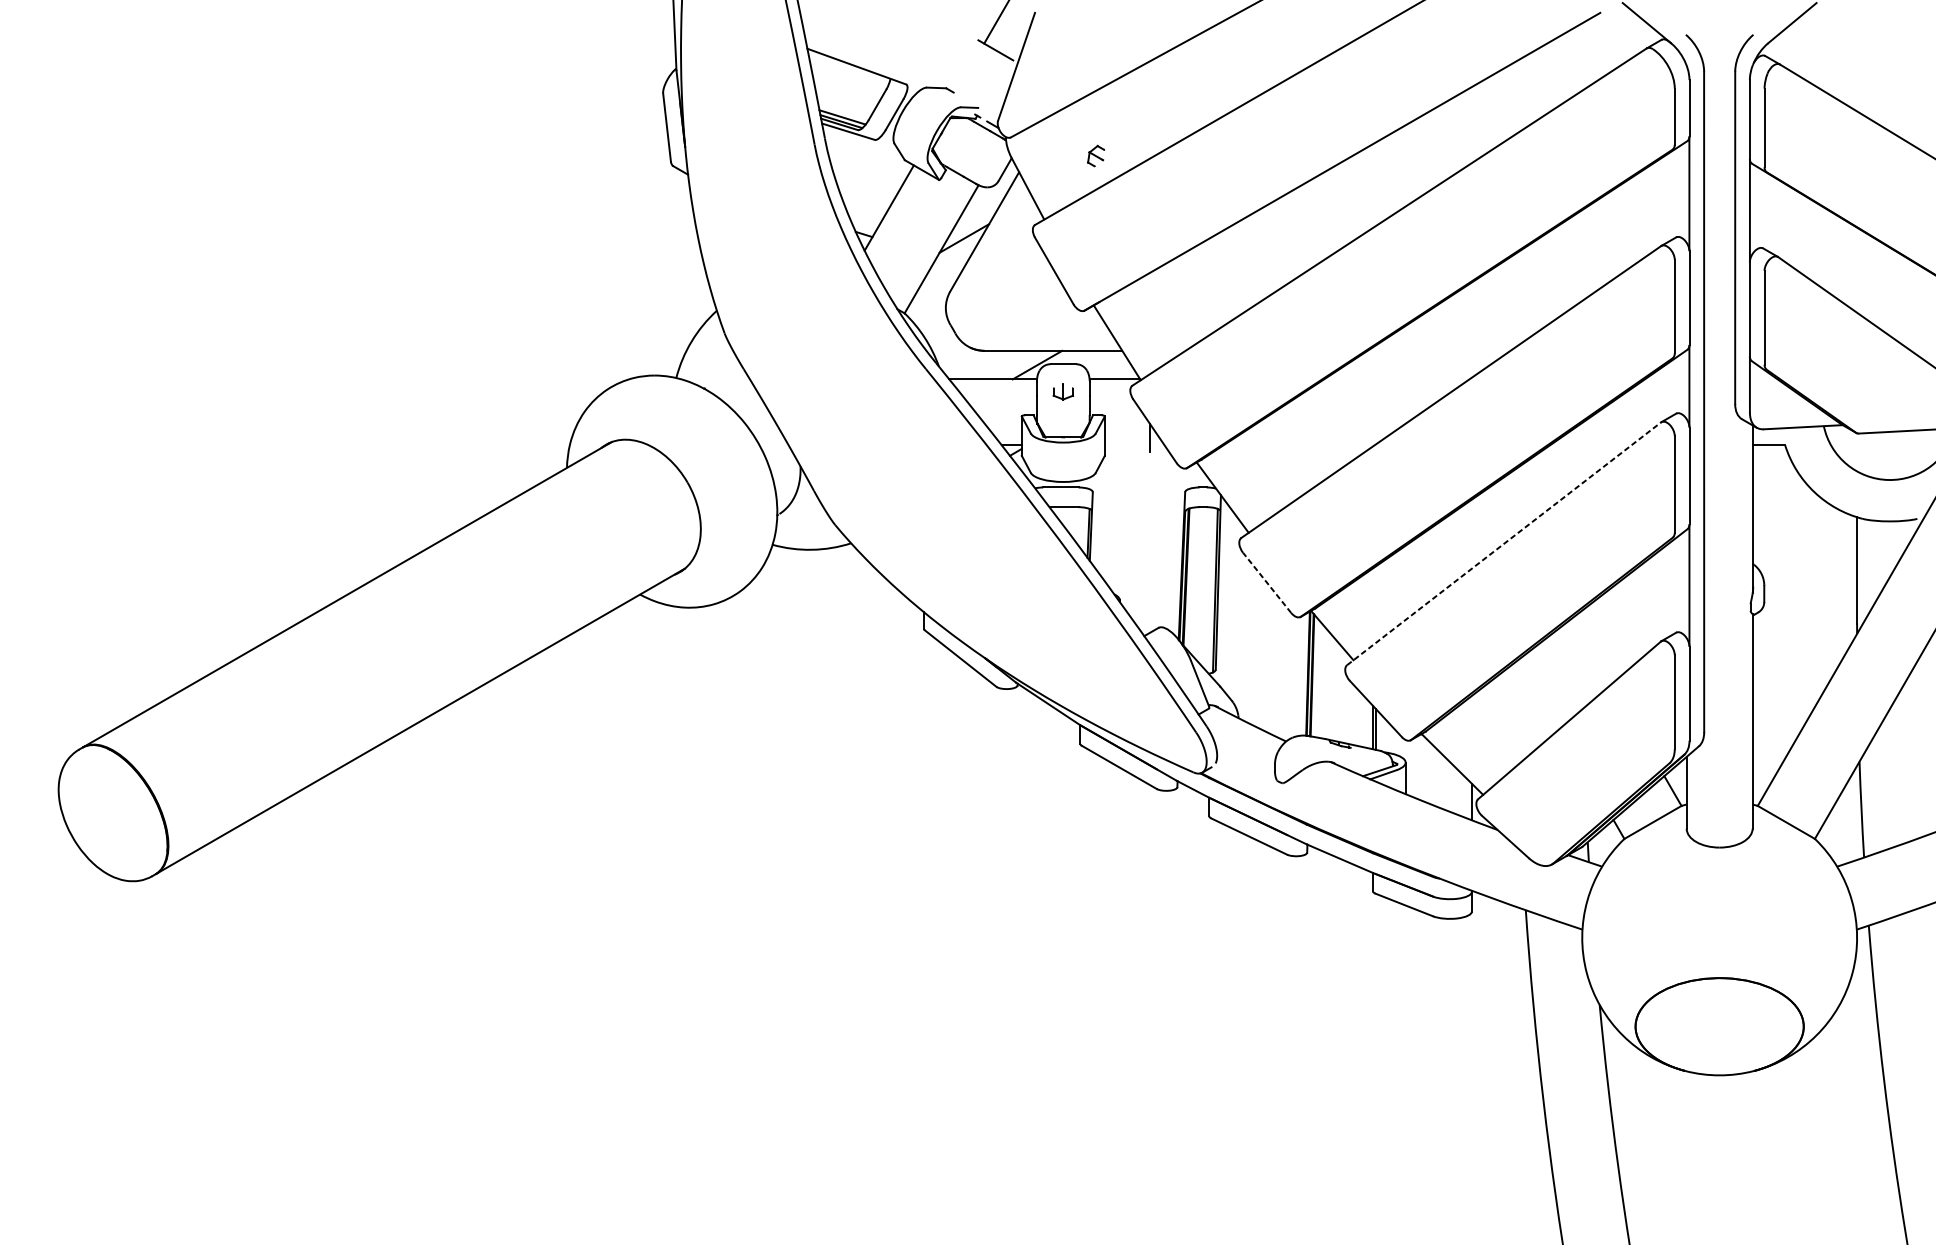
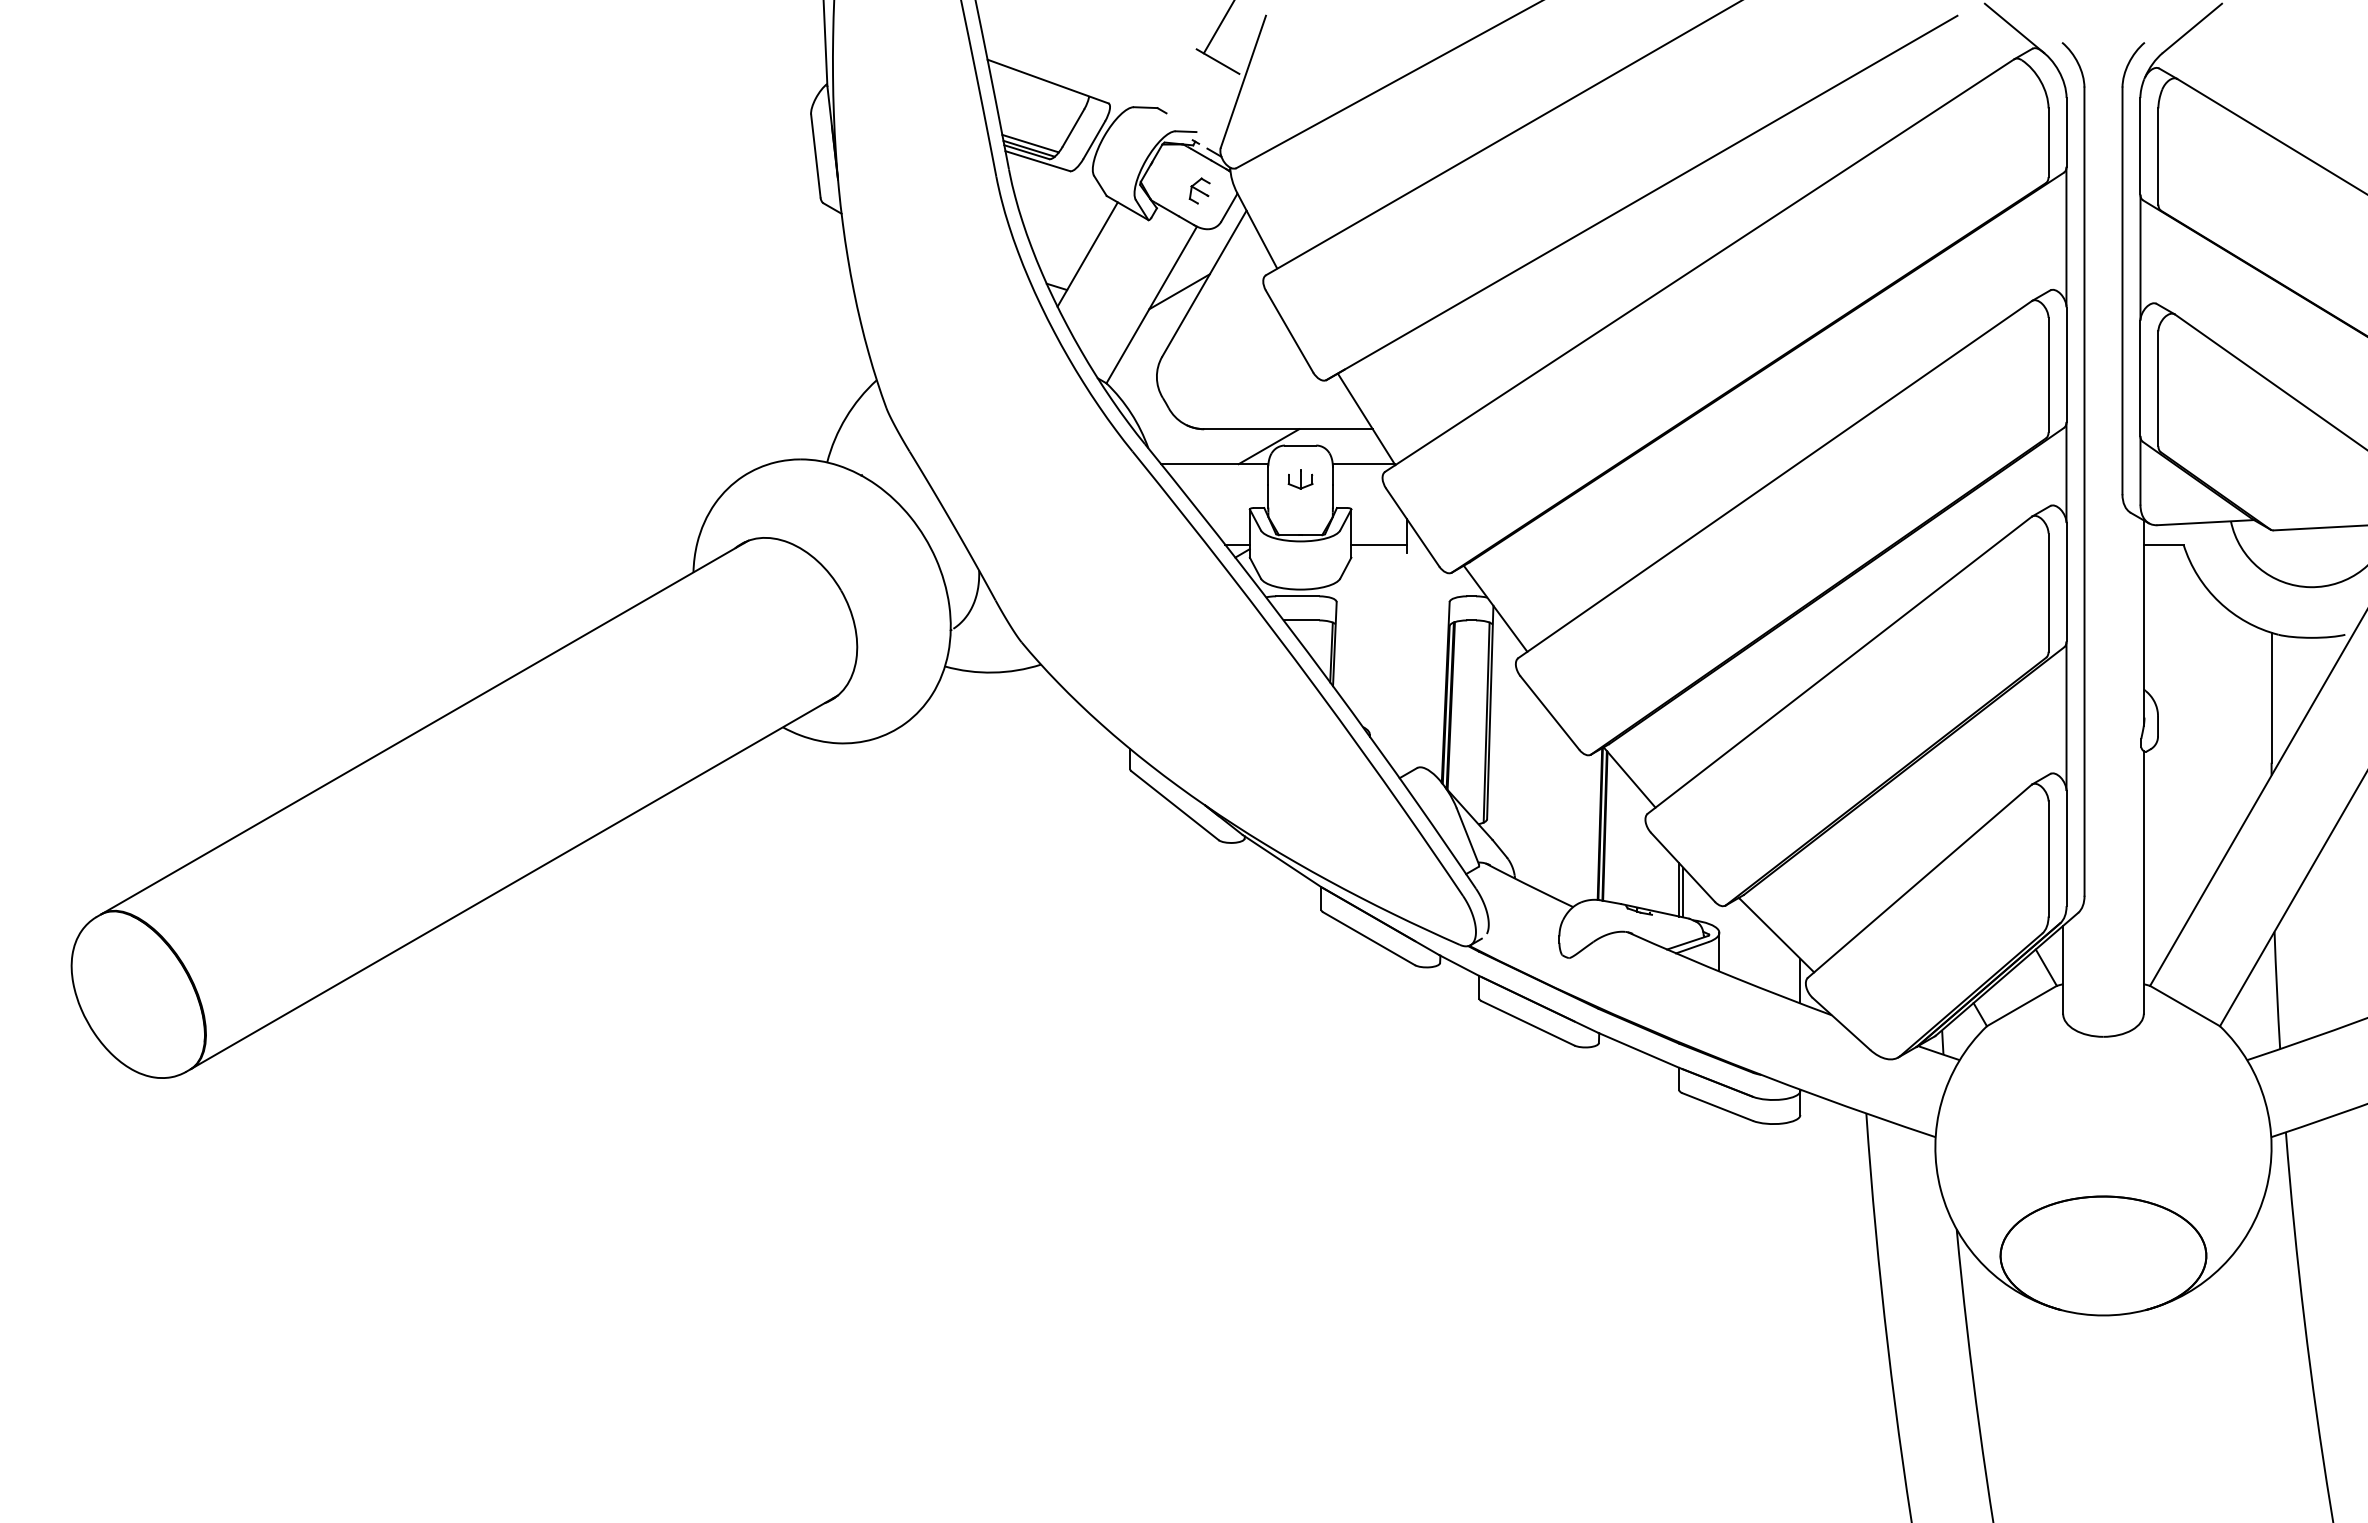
part: (1095, 155) -> (1199, 190), moved
line: (1127, 445) -> (1378, 544), added
line: (1503, 544) -> (1839, 665), dashed -> solid
line: (1266, 582) -> (1549, 712), dashed -> solid

